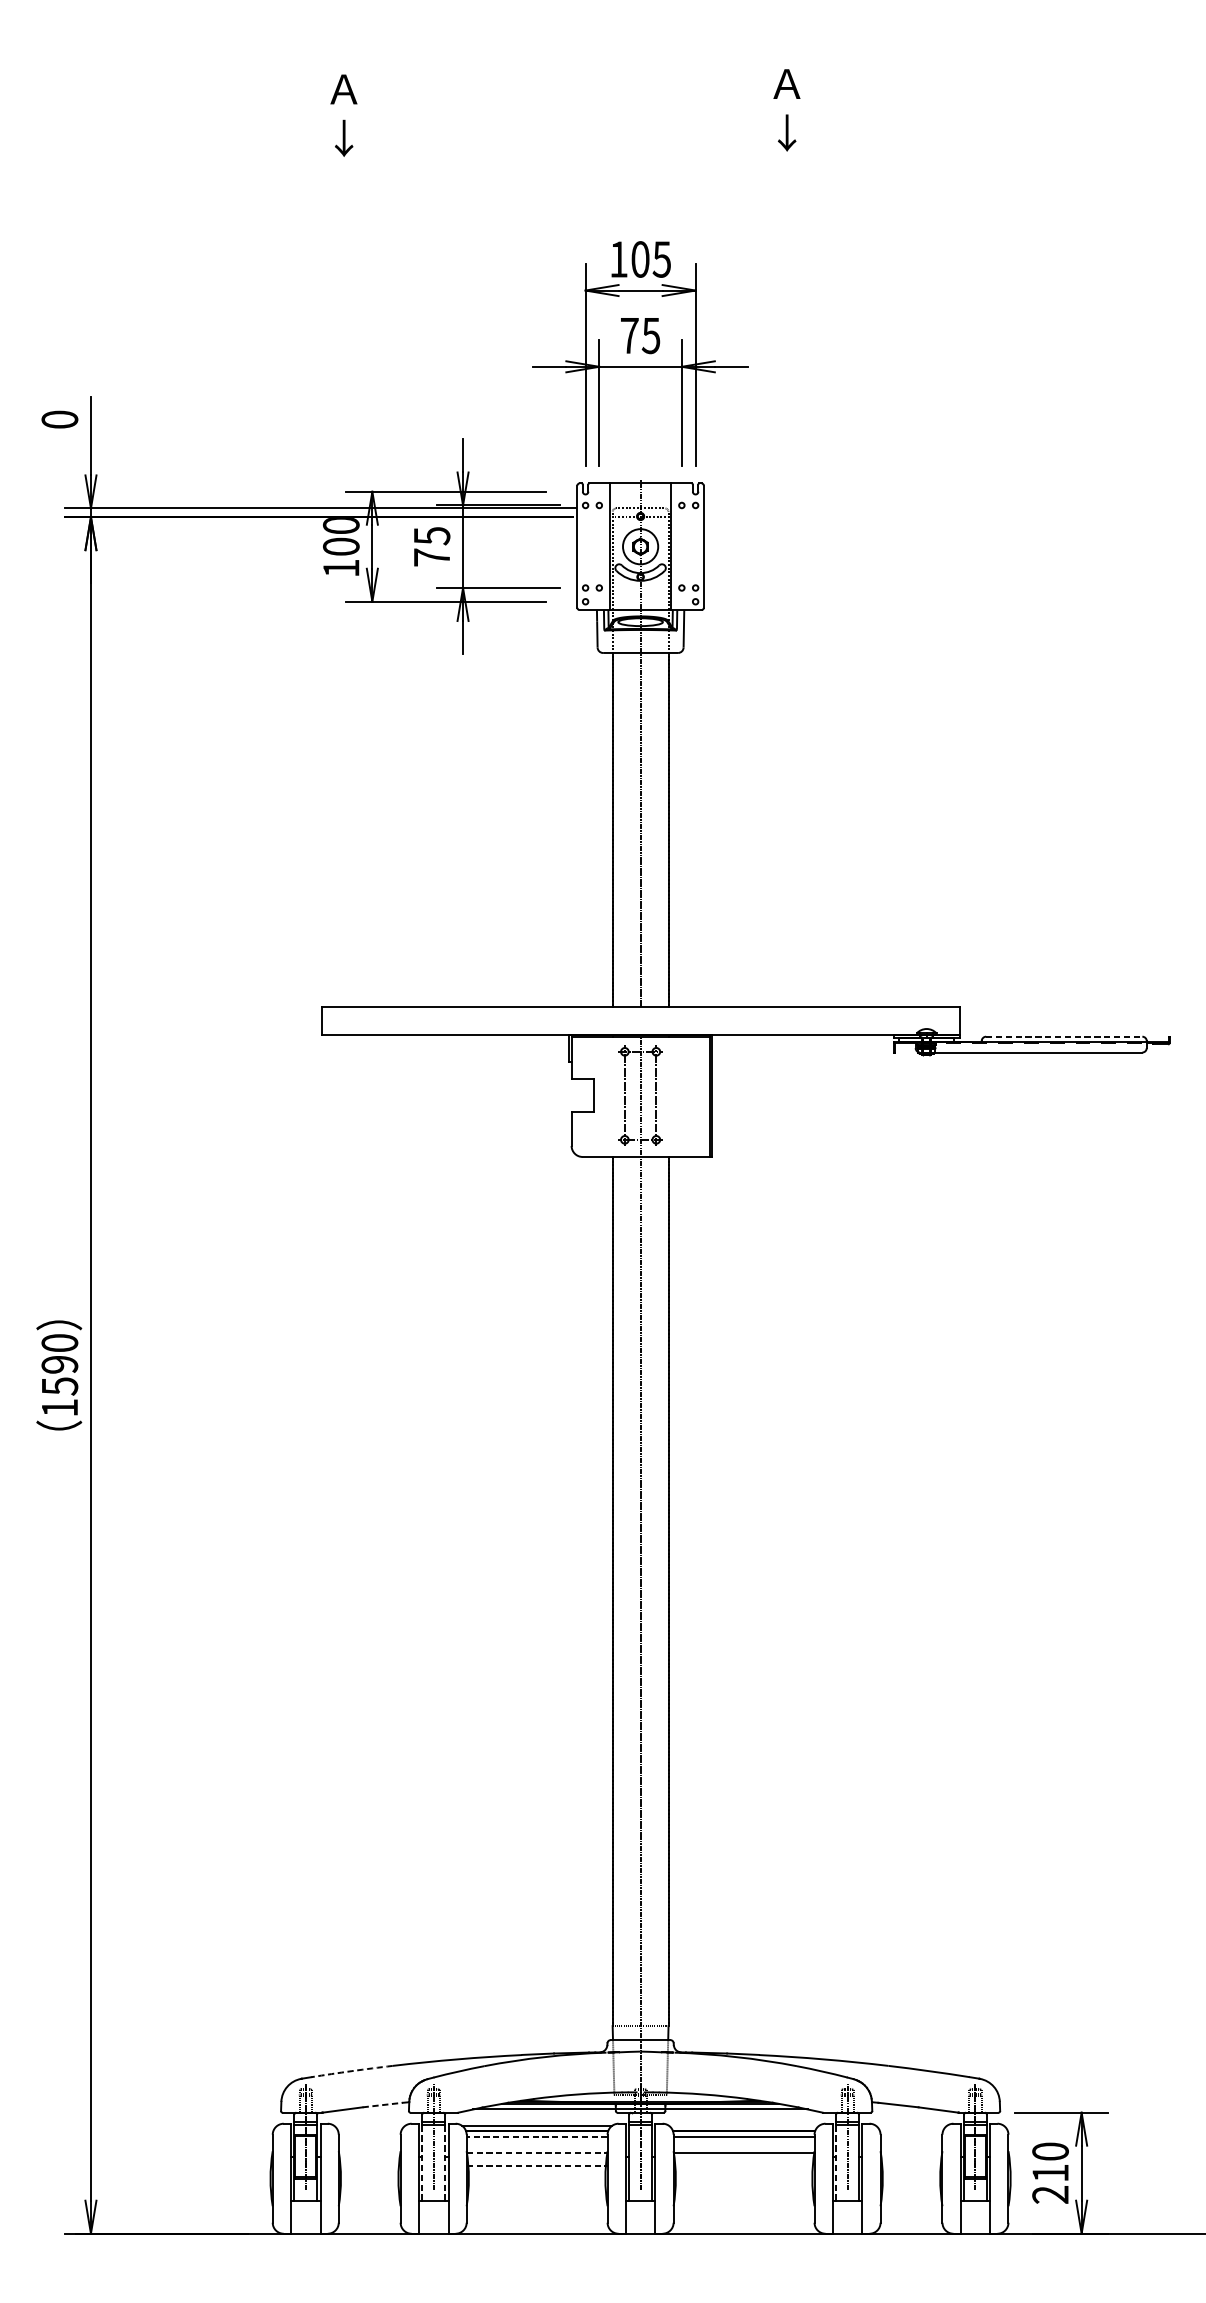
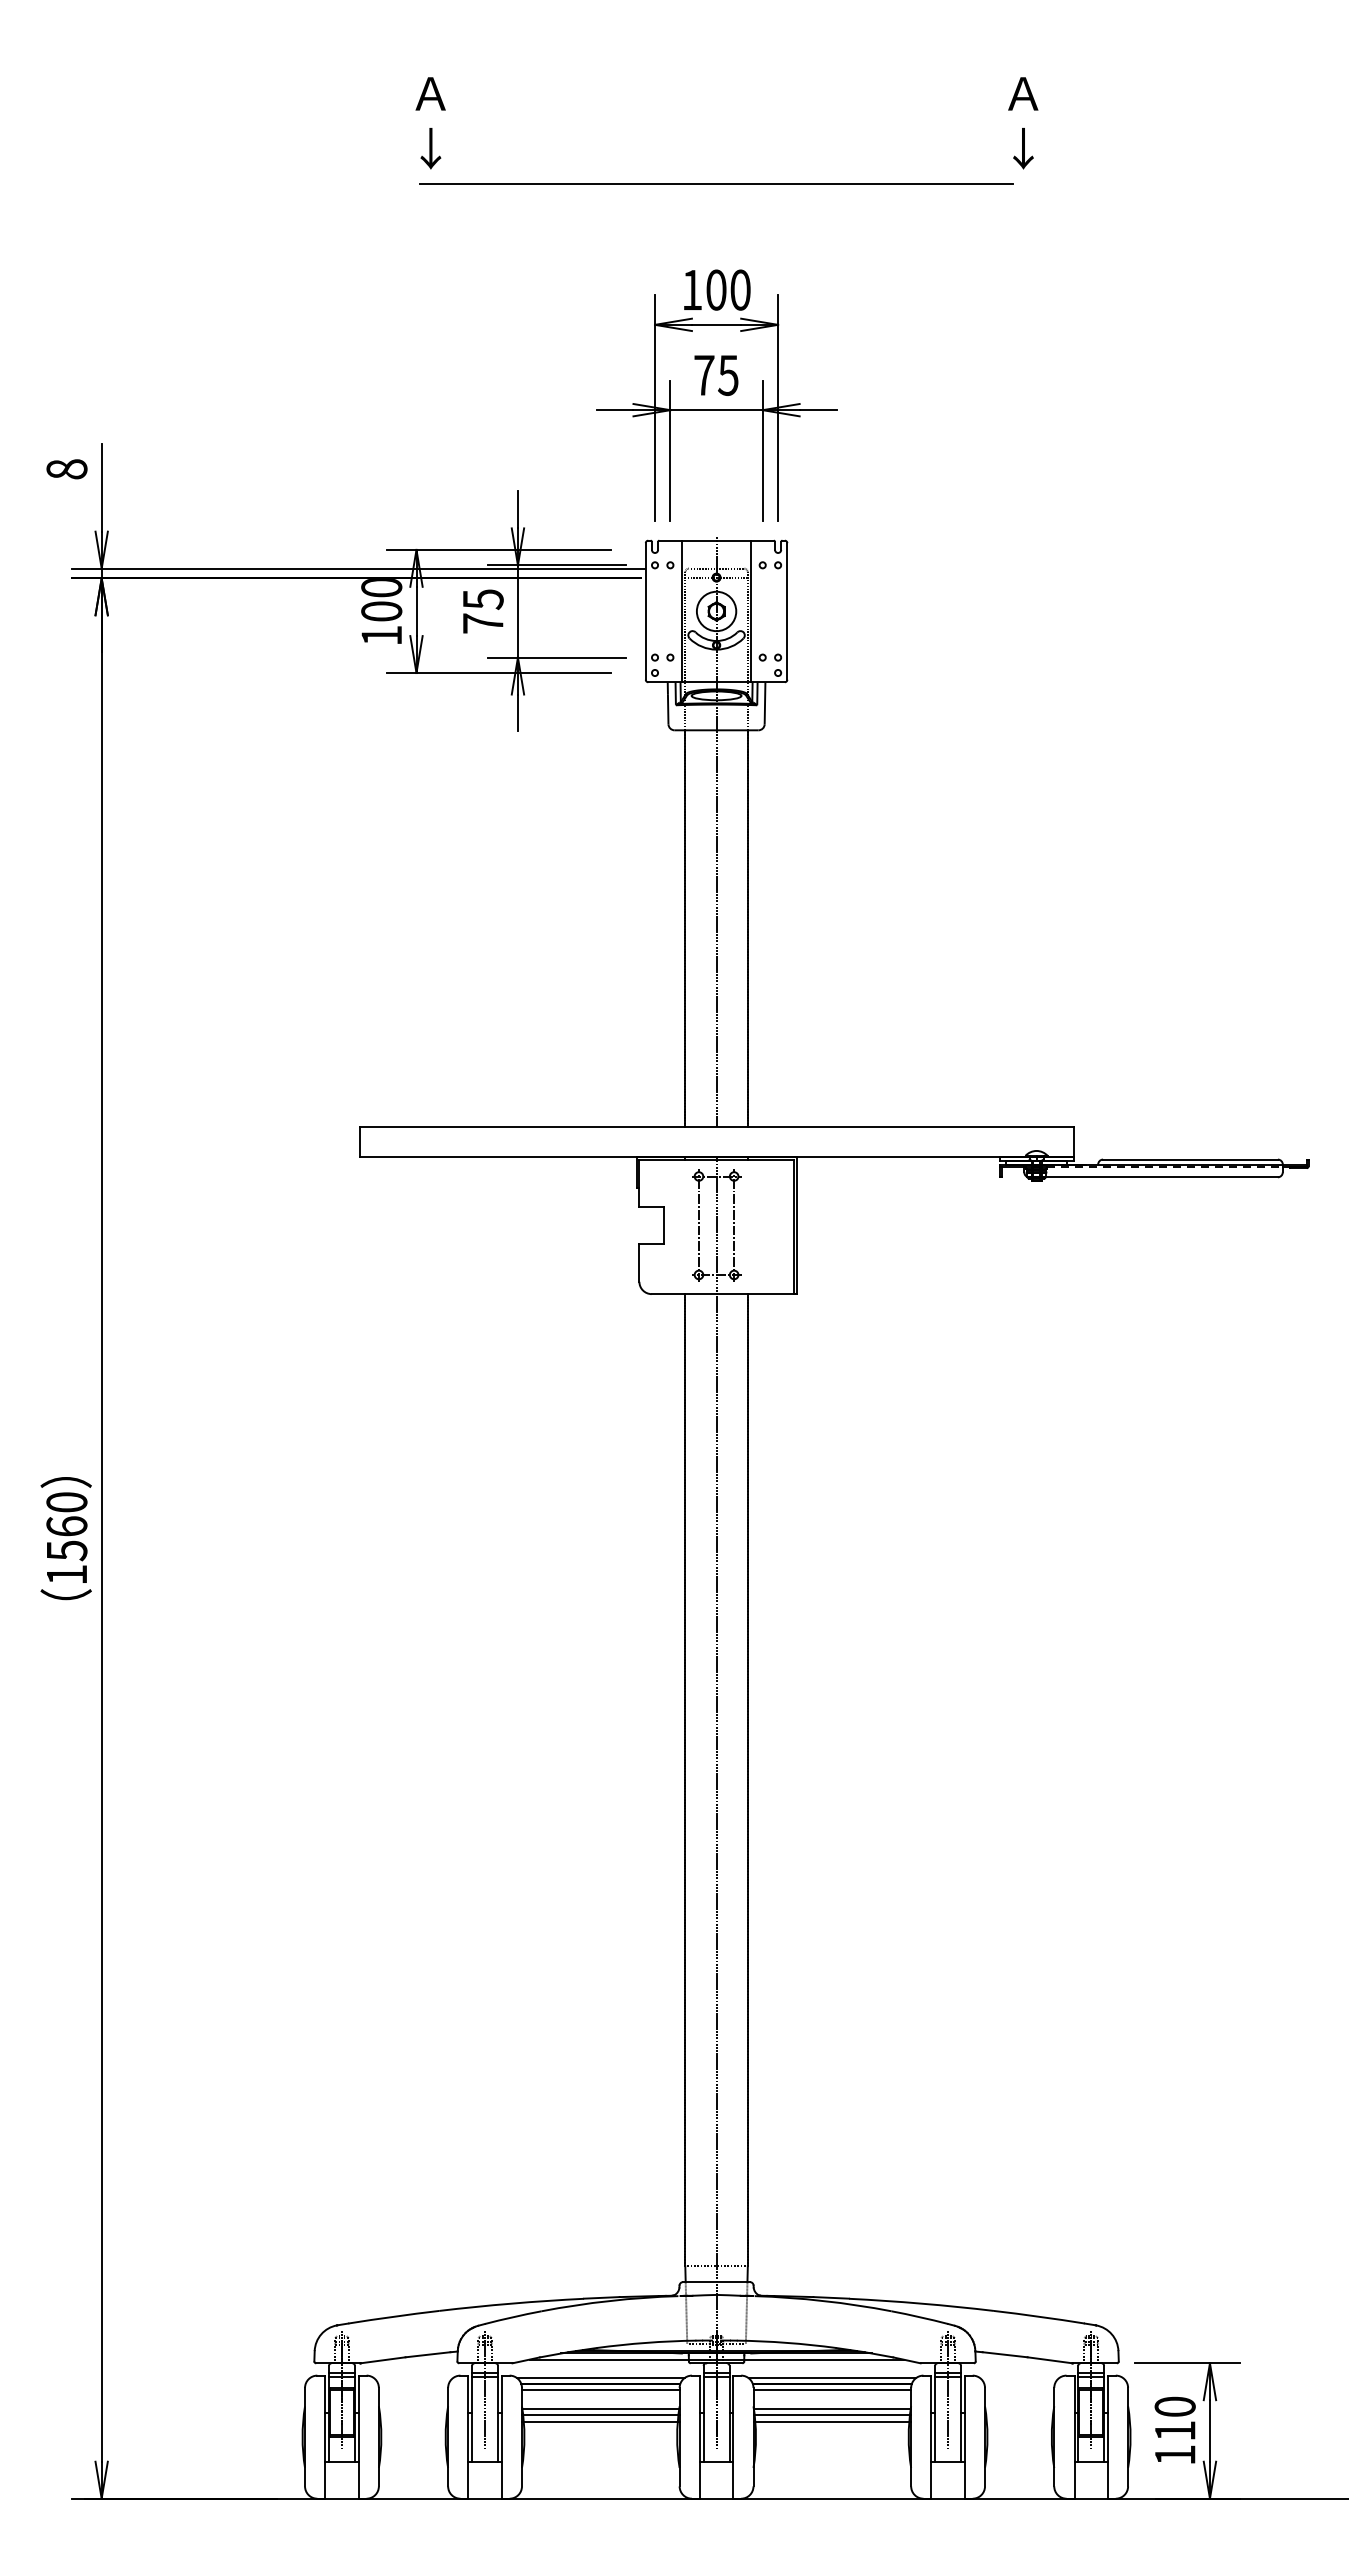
text: (787, 110) -> (1023, 123), moved
text: (343, 115) -> (430, 123), moved
line: (640, 164) -> (716, 183), added
text: (661, 258) -> (740, 289), 105 -> 100
text: (59, 419) -> (66, 469), 0 -> 8
line: (1064, 1036) -> (1190, 1159), dashed -> solid
text: (59, 1364) -> (66, 1526), 1590 -> 1560
arc: (351, 2070) -> (393, 2316), dashed -> solid
line: (383, 2104) -> (428, 2354), dashed -> solid
line: (744, 2126) -> (832, 2378), added
line: (536, 2137) -> (600, 2390), dashed -> solid
line: (536, 2153) -> (600, 2408), dashed -> solid
line: (536, 2159) -> (600, 2415), added
line: (744, 2159) -> (832, 2415), added
line: (422, 2162) -> (472, 2418), dashed -> solid
line: (444, 2162) -> (497, 2418), dashed -> solid
line: (836, 2162) -> (935, 2418), dashed -> solid
line: (536, 2165) -> (600, 2422), dashed -> solid
line: (744, 2165) -> (832, 2422), added
text: (1049, 2195) -> (1174, 2455), 210 -> 110

